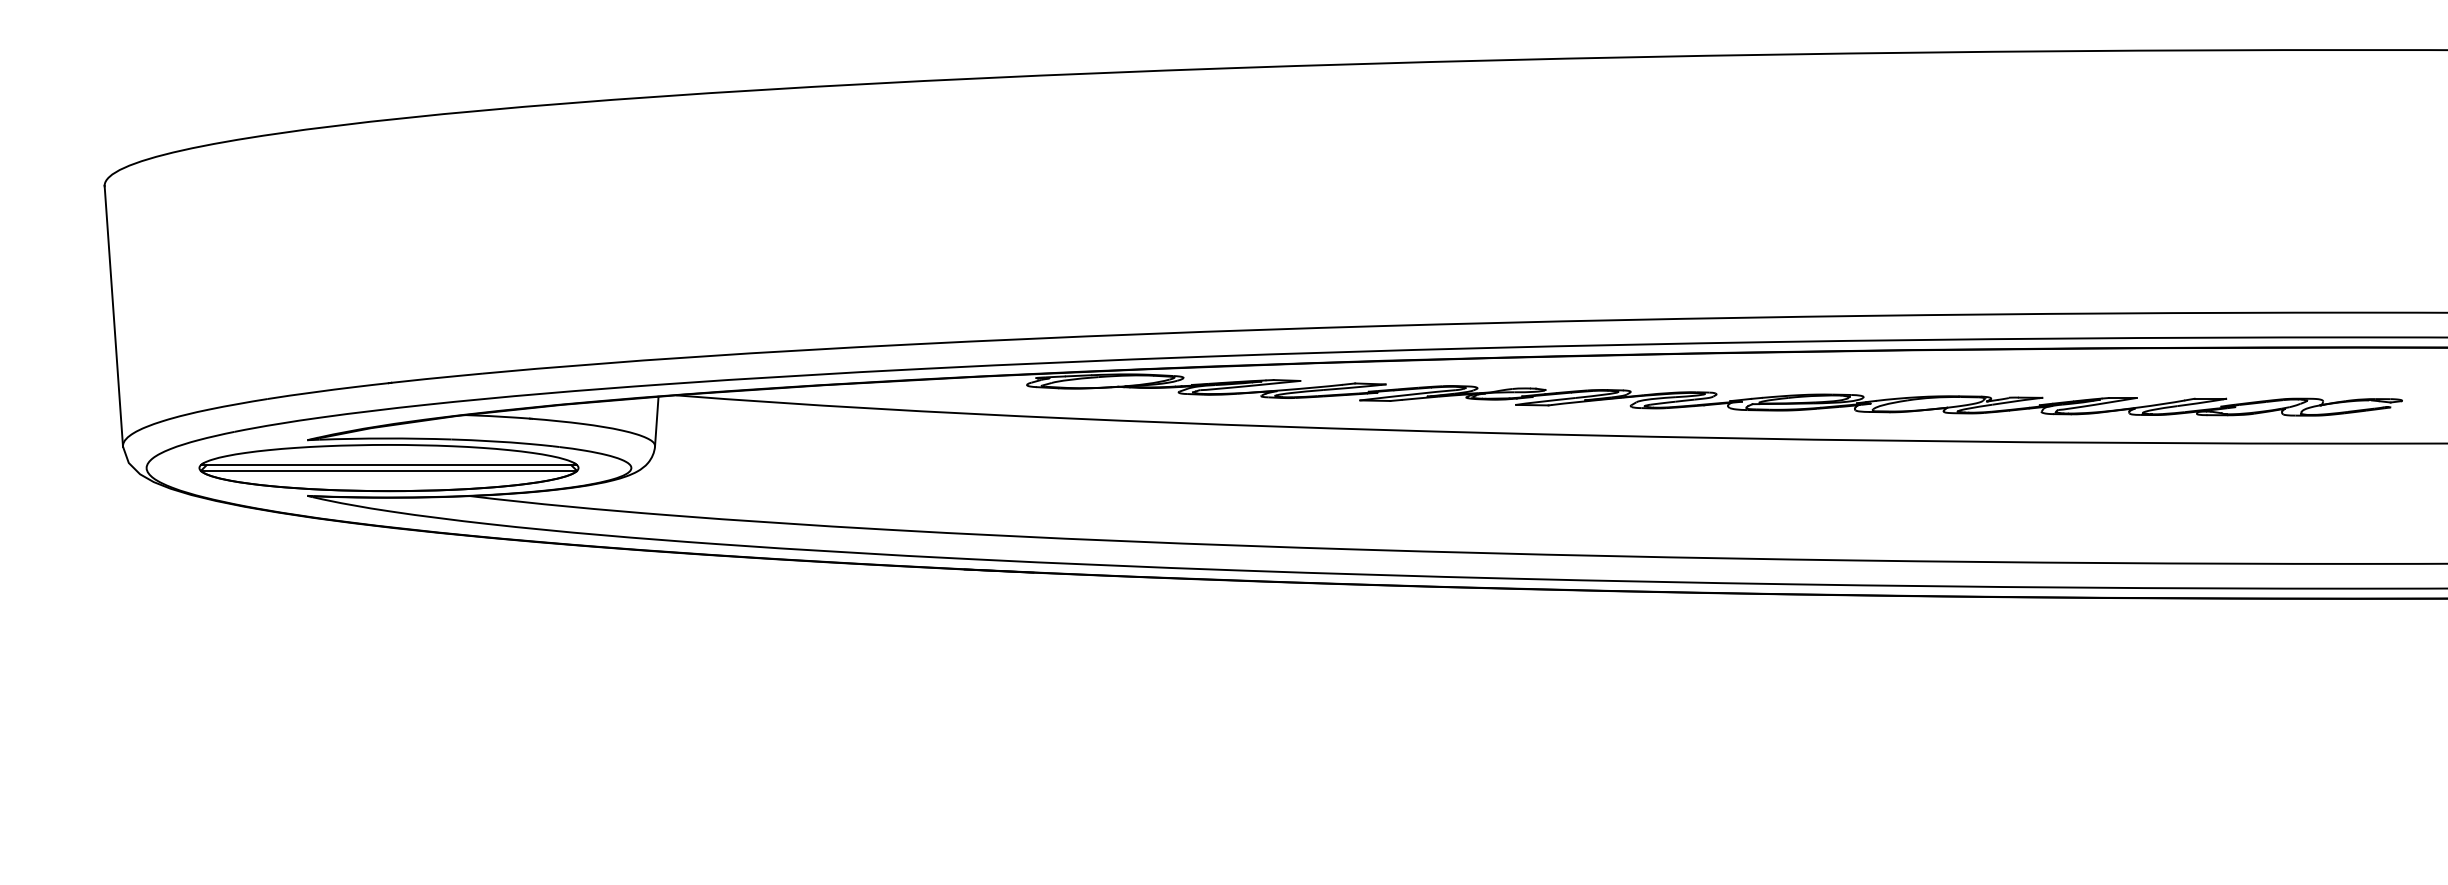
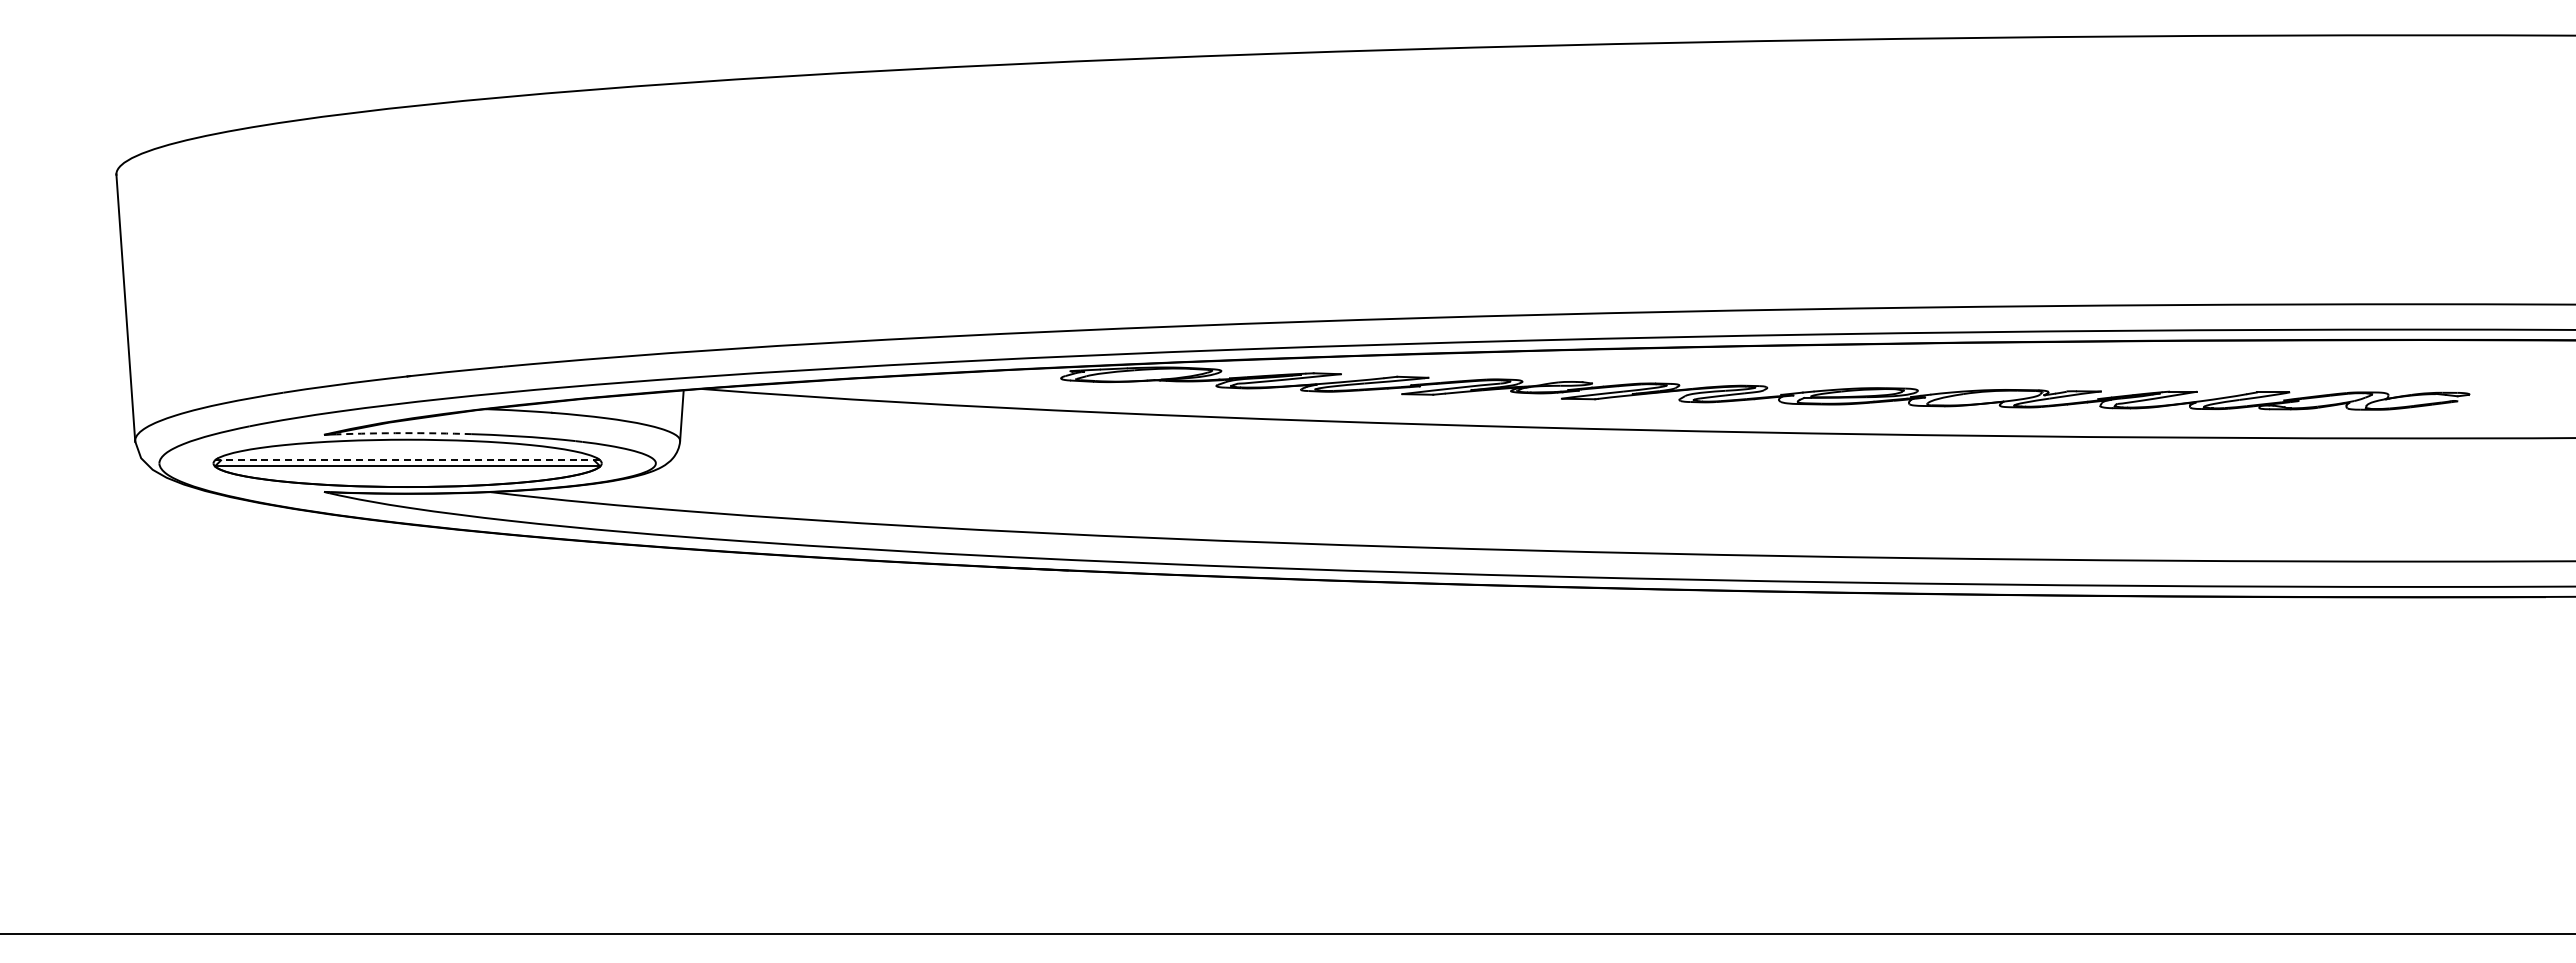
arc: (385, 438) -> (404, 433), solid -> dashed
line: (388, 465) -> (407, 460), solid -> dashed

